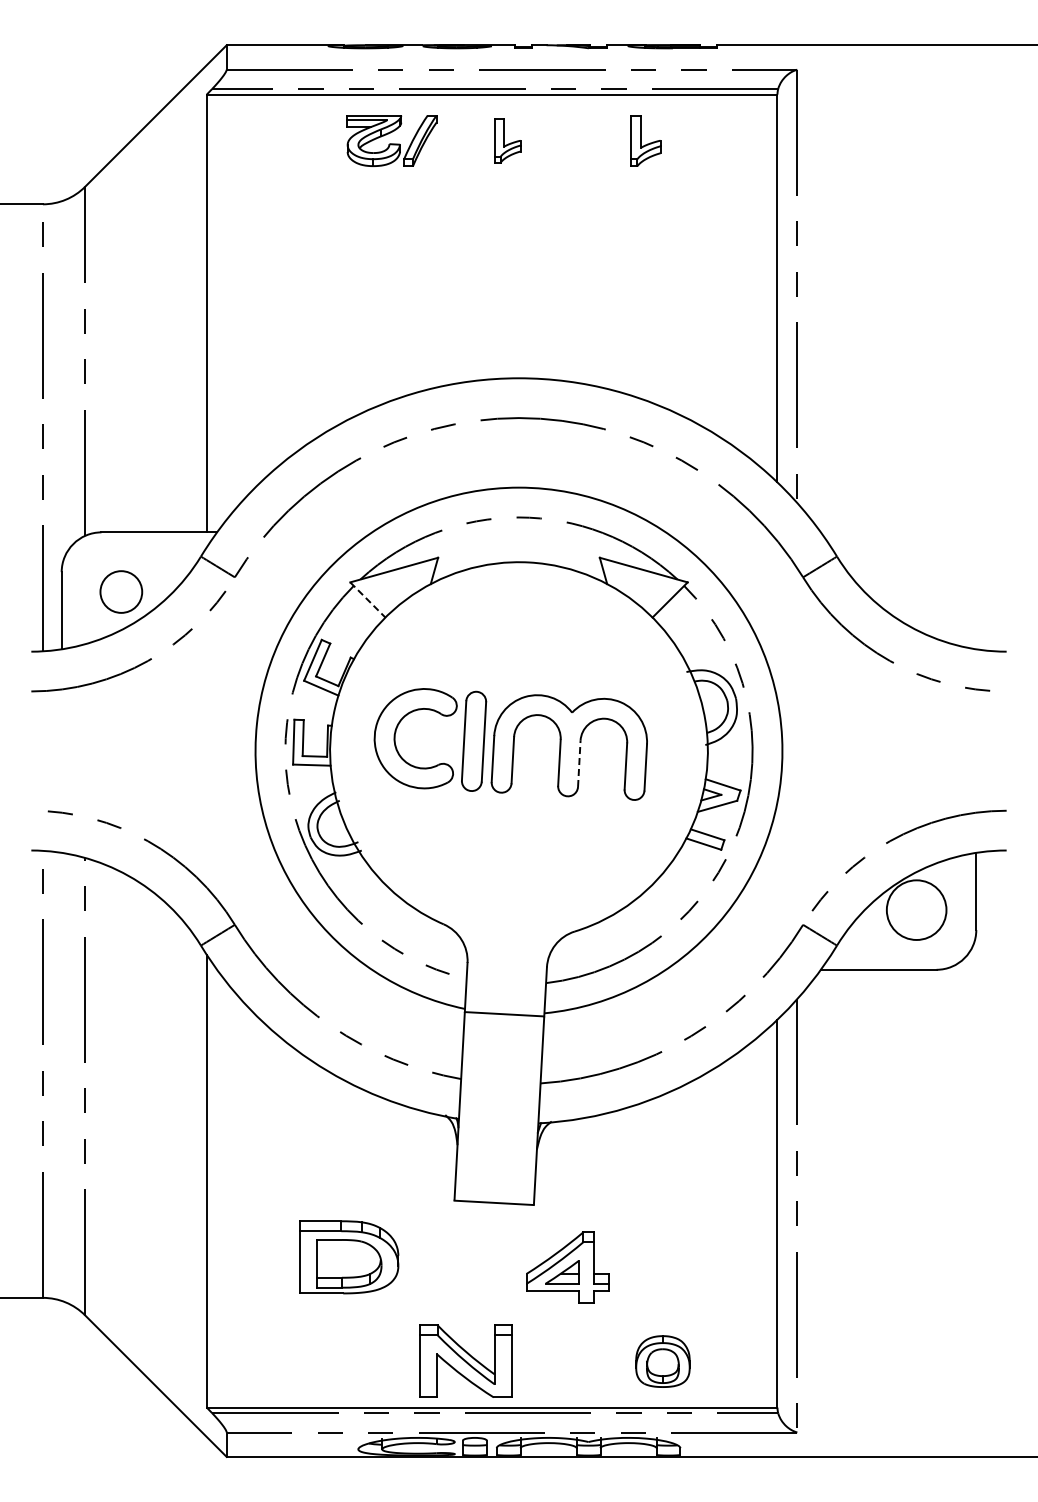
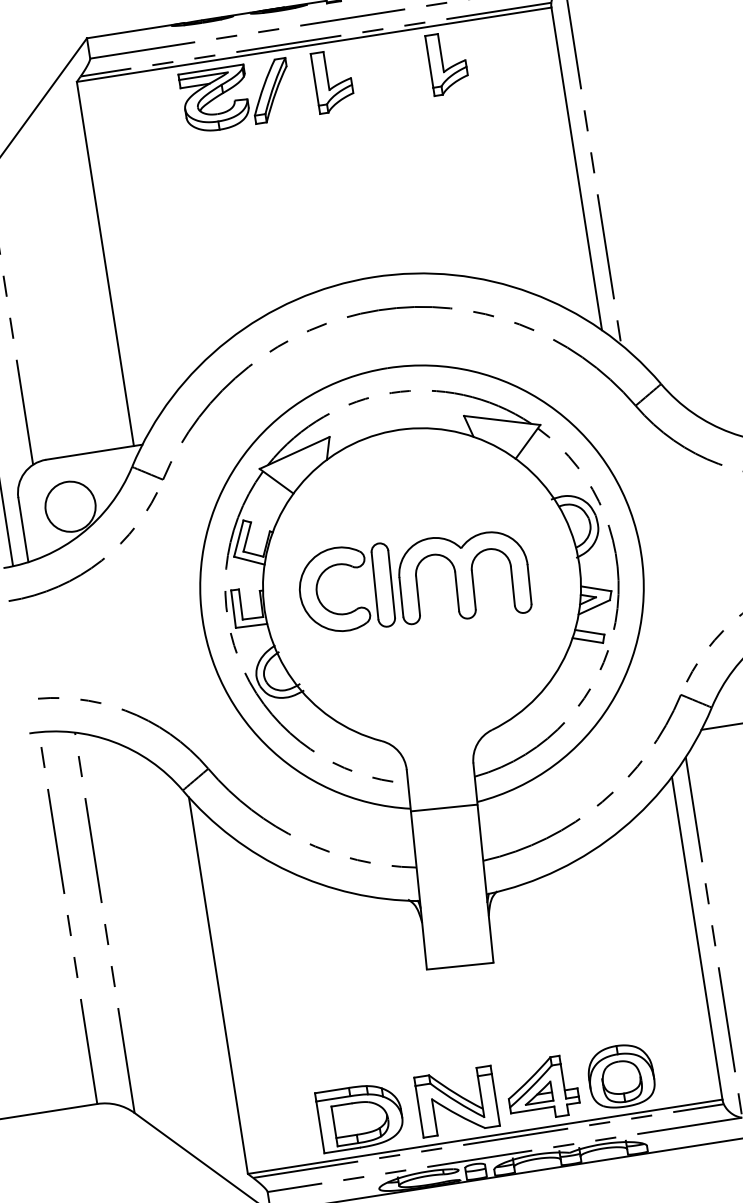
part: (391, 140) -> (236, 96), size x1.43
part: (507, 140) -> (332, 80), size x1.67
part: (645, 140) -> (447, 62), size x1.43
circle: (121, 591) -> (70, 506), size x1.43
line: (367, 599) -> (276, 480), dashed -> solid
line: (579, 763) -> (473, 589), dashed -> solid
part: (349, 1257) -> (360, 1116), moved
part: (567, 1267) -> (541, 1088), moved
part: (662, 1361) -> (620, 1076), size x1.43

